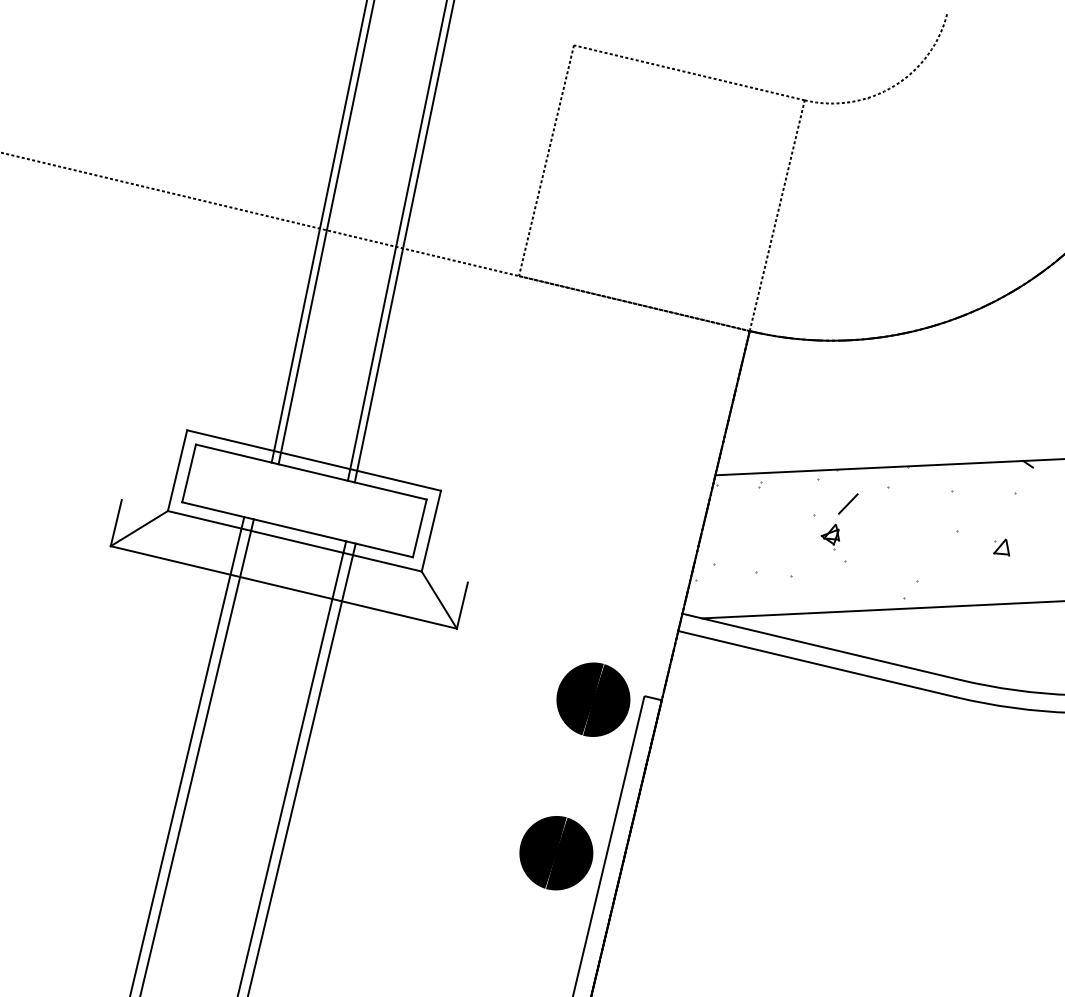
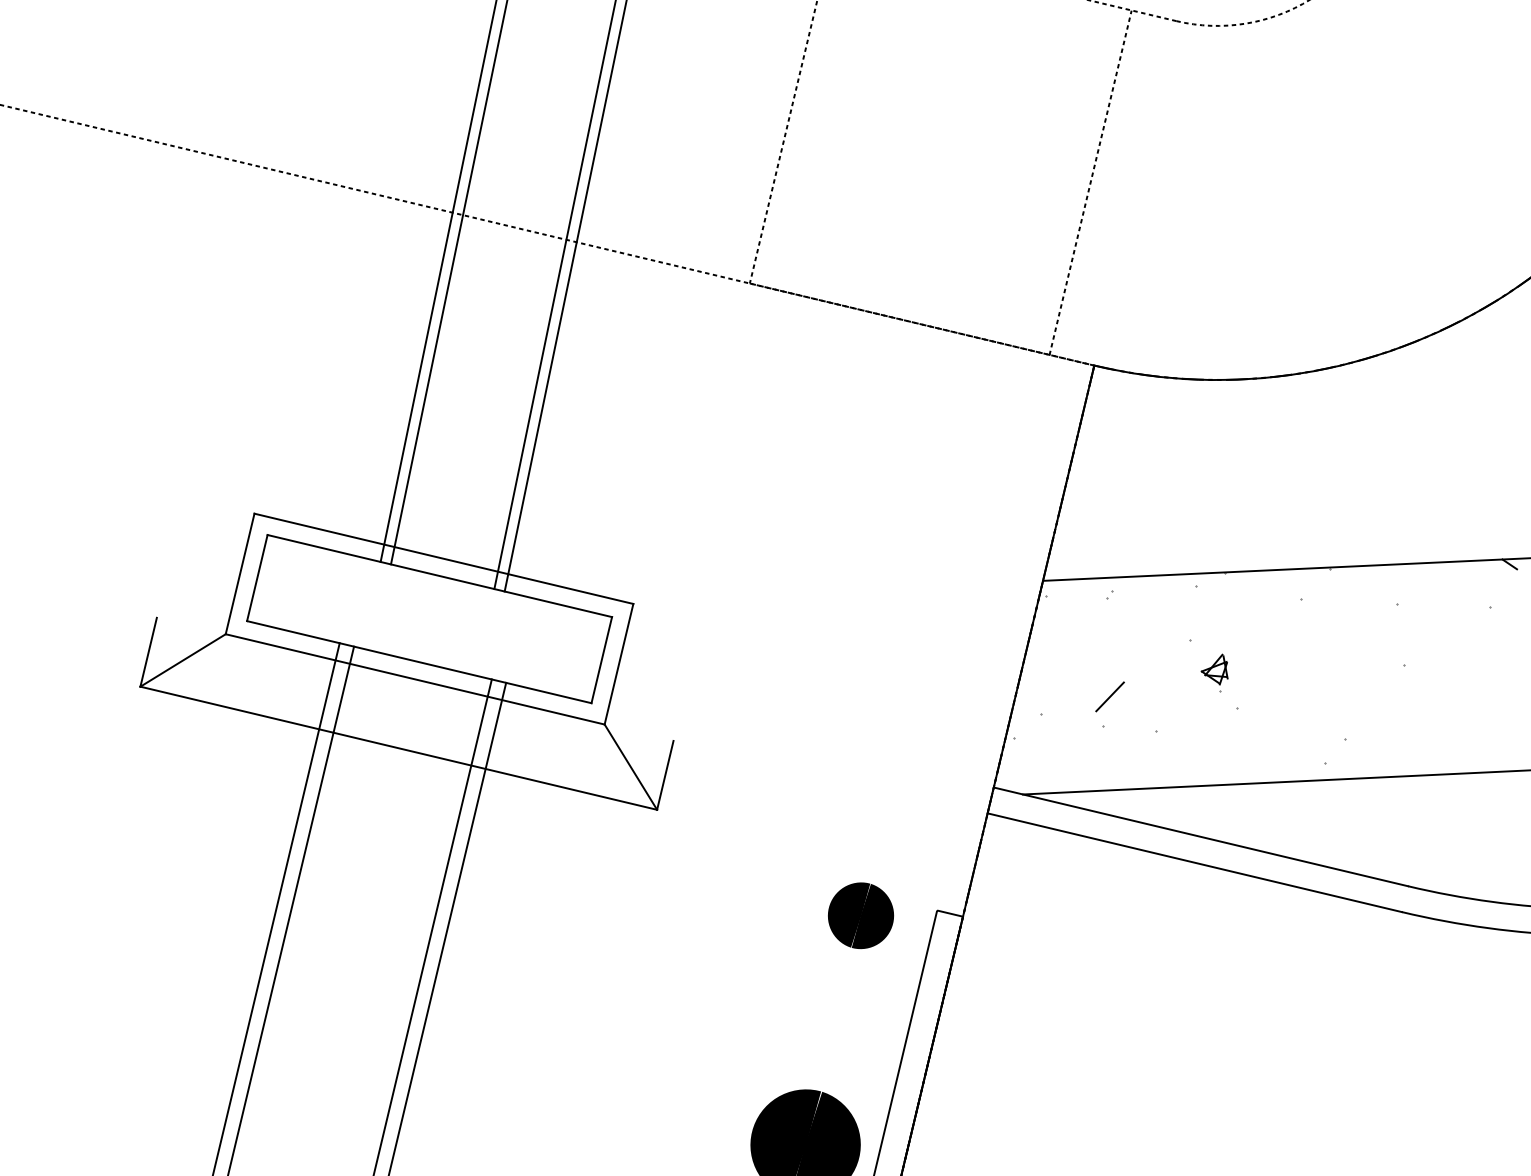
line: (776, 215) -> (1089, 182), moved
line: (848, 503) -> (1110, 696), moved
part: (1001, 547) -> (1470, 688), removed
part: (593, 699) -> (861, 915), size x0.6

